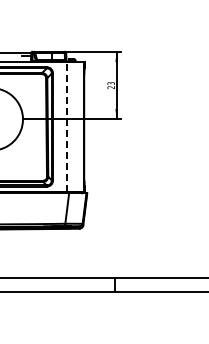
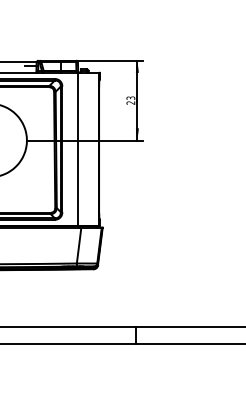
line: (66, 126) -> (78, 148), dashed -> solid

